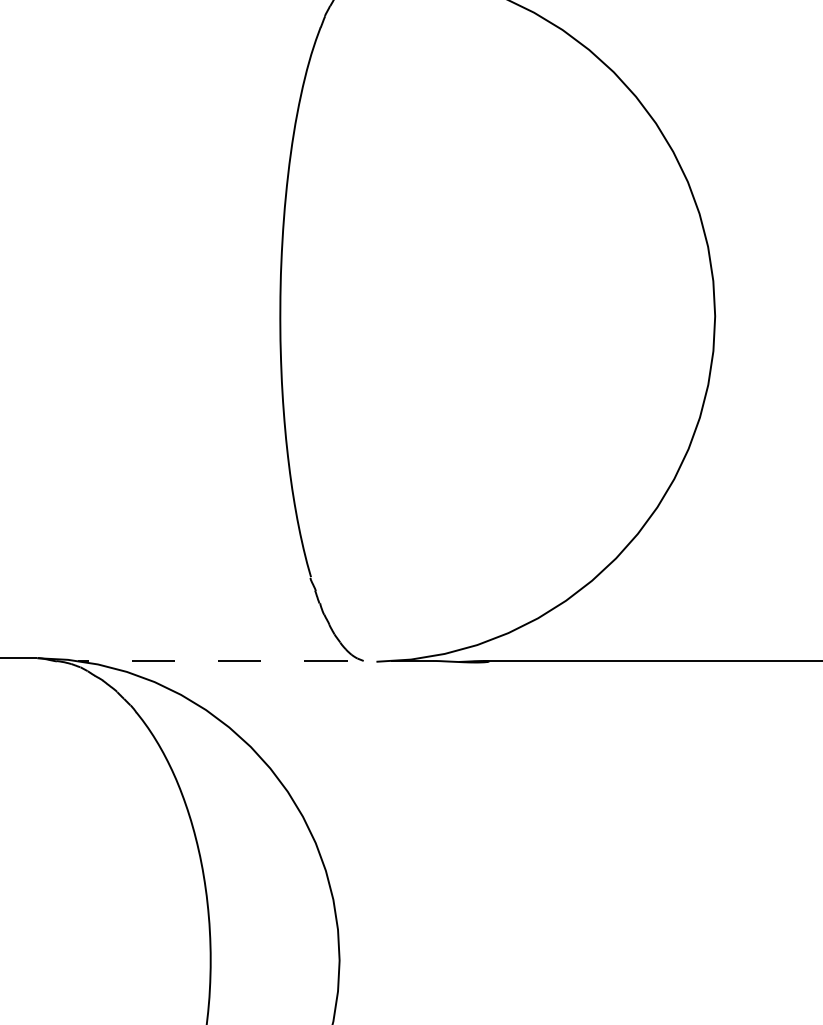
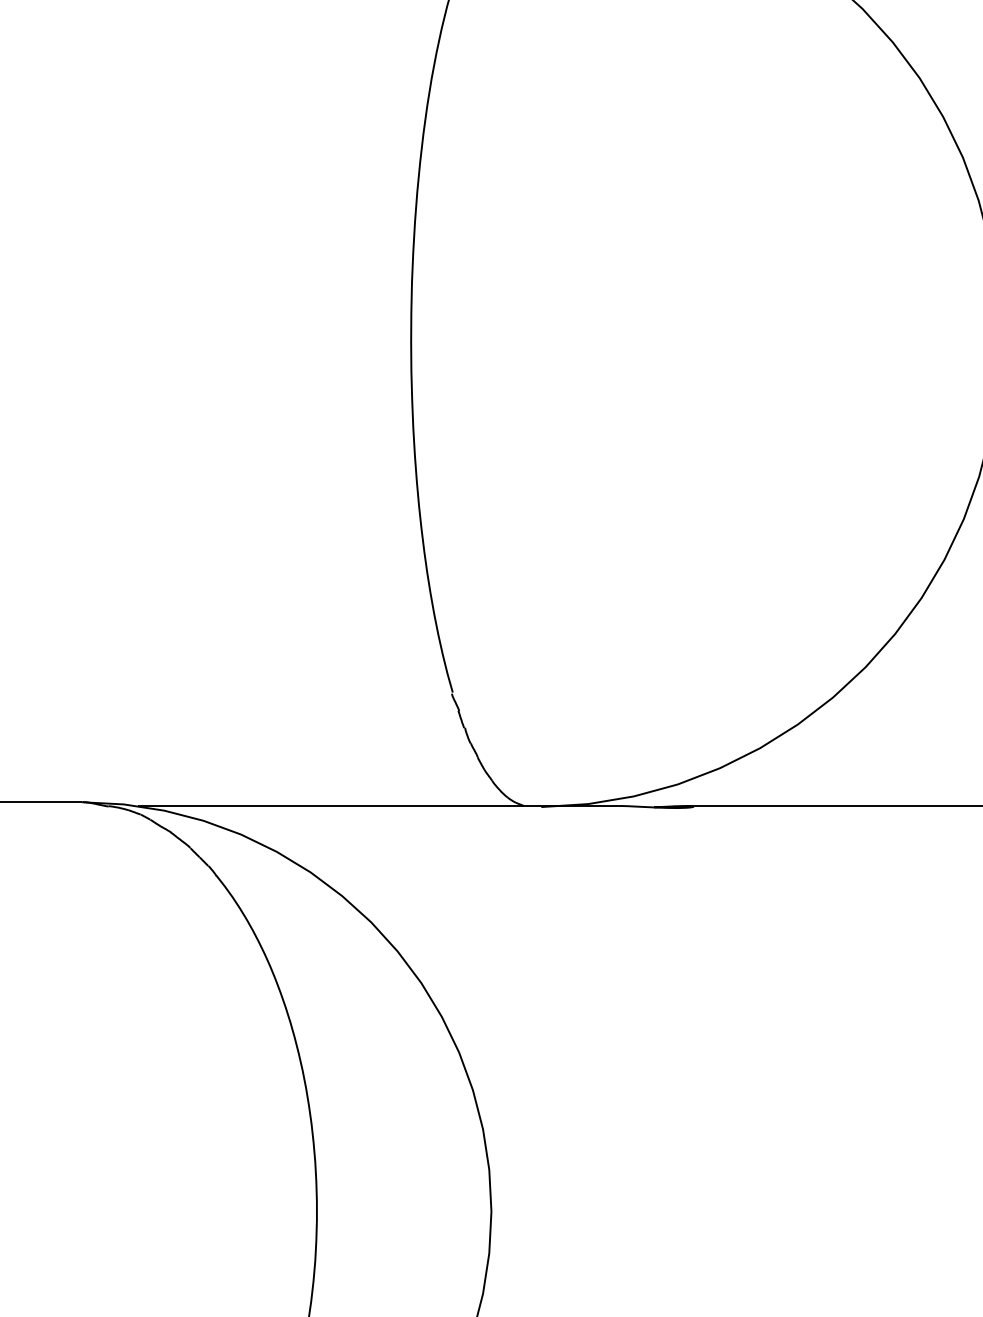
line: (256, 661) -> (378, 806), dashed -> solid

